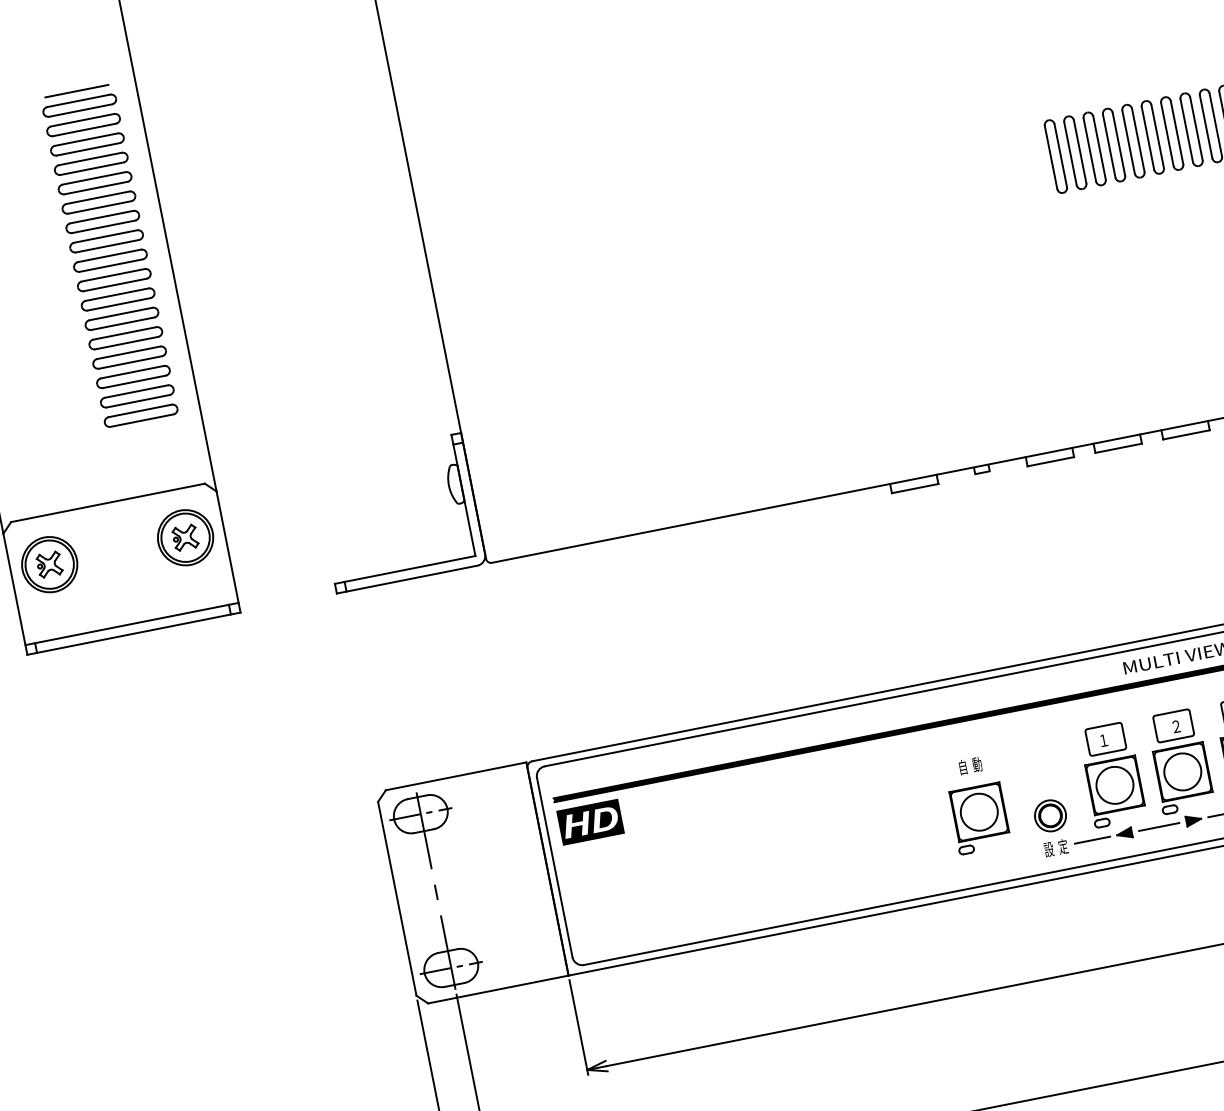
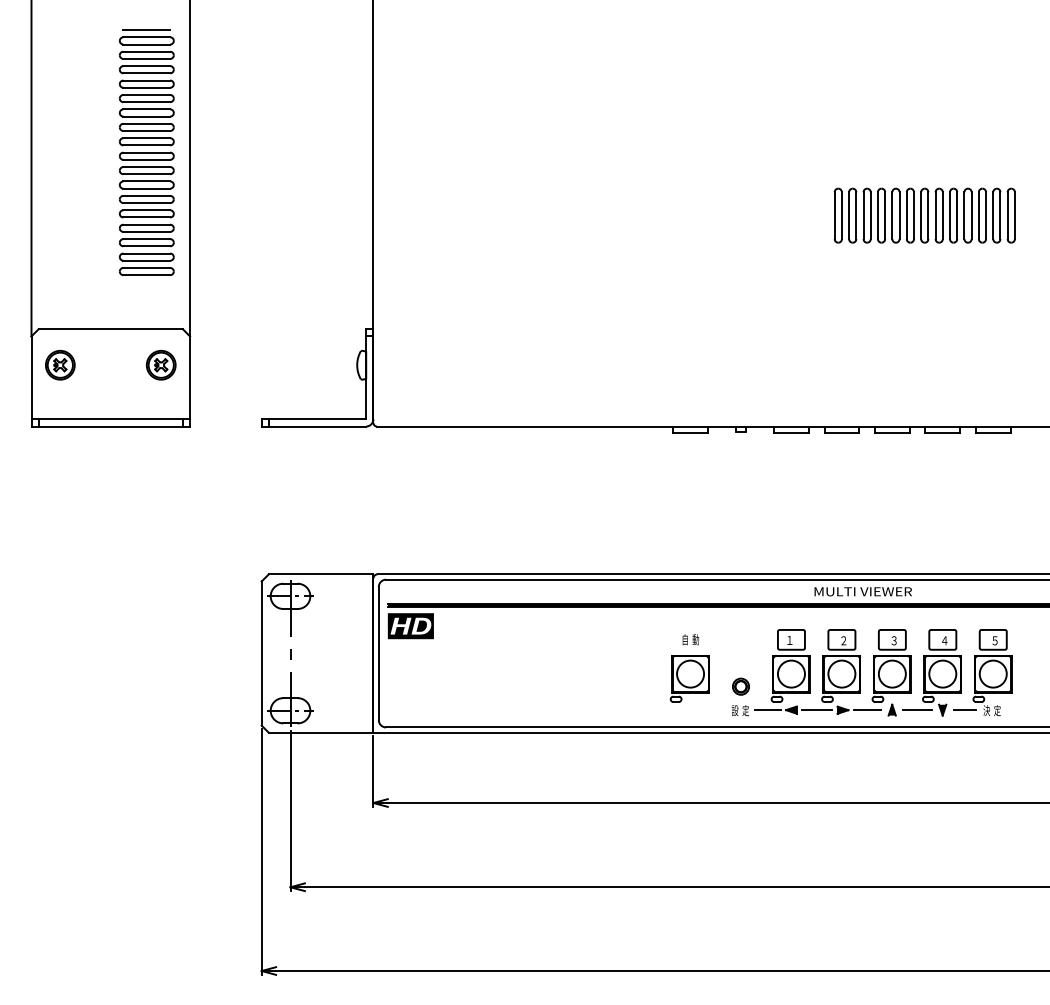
part: (184, 538) -> (160, 365), size x0.71
part: (50, 565) -> (60, 365), size x0.71
part: (1049, 815) -> (740, 686), size x0.71

